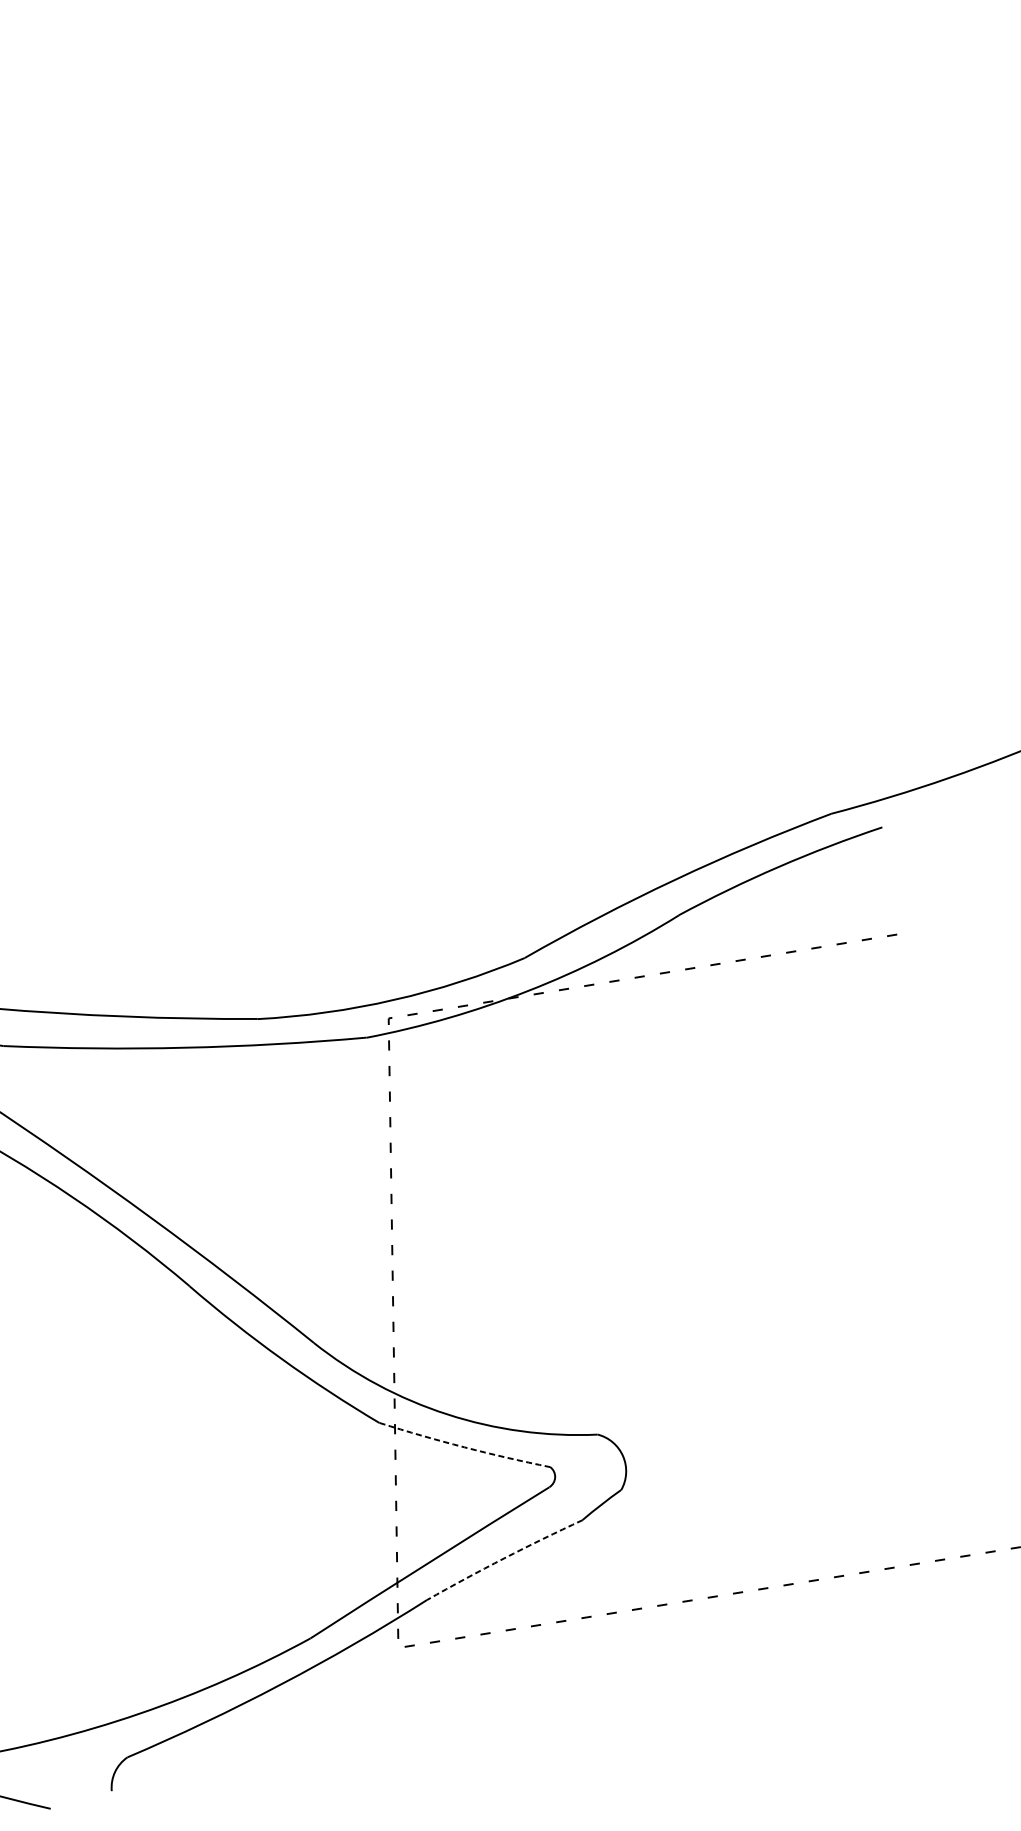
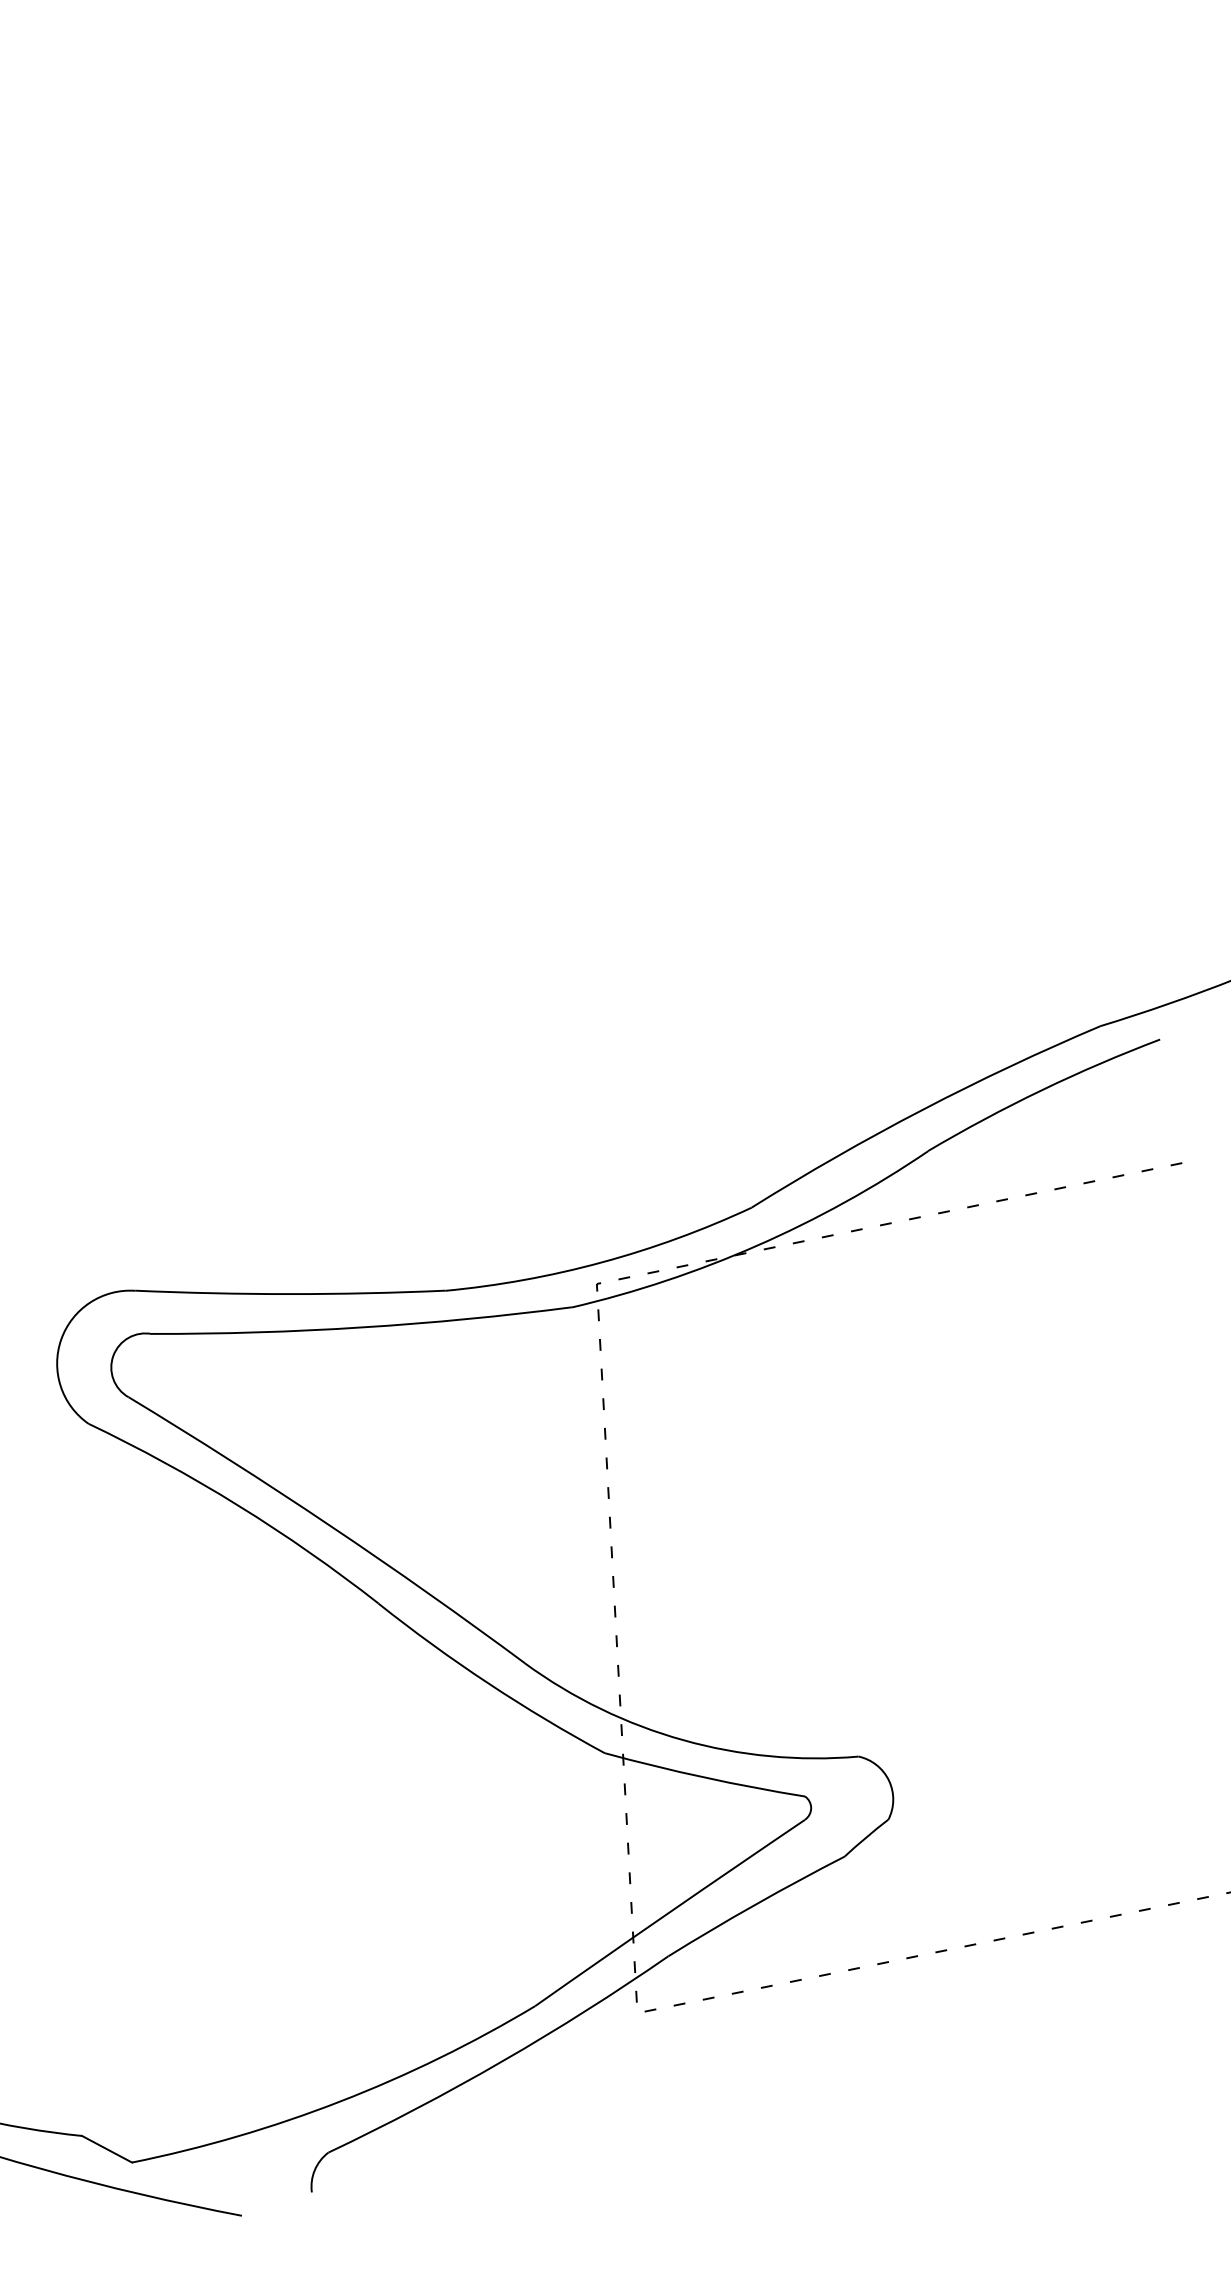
arc: (464, 1447) -> (704, 1777), dashed -> solid
arc: (503, 1558) -> (755, 1904), dashed -> solid

